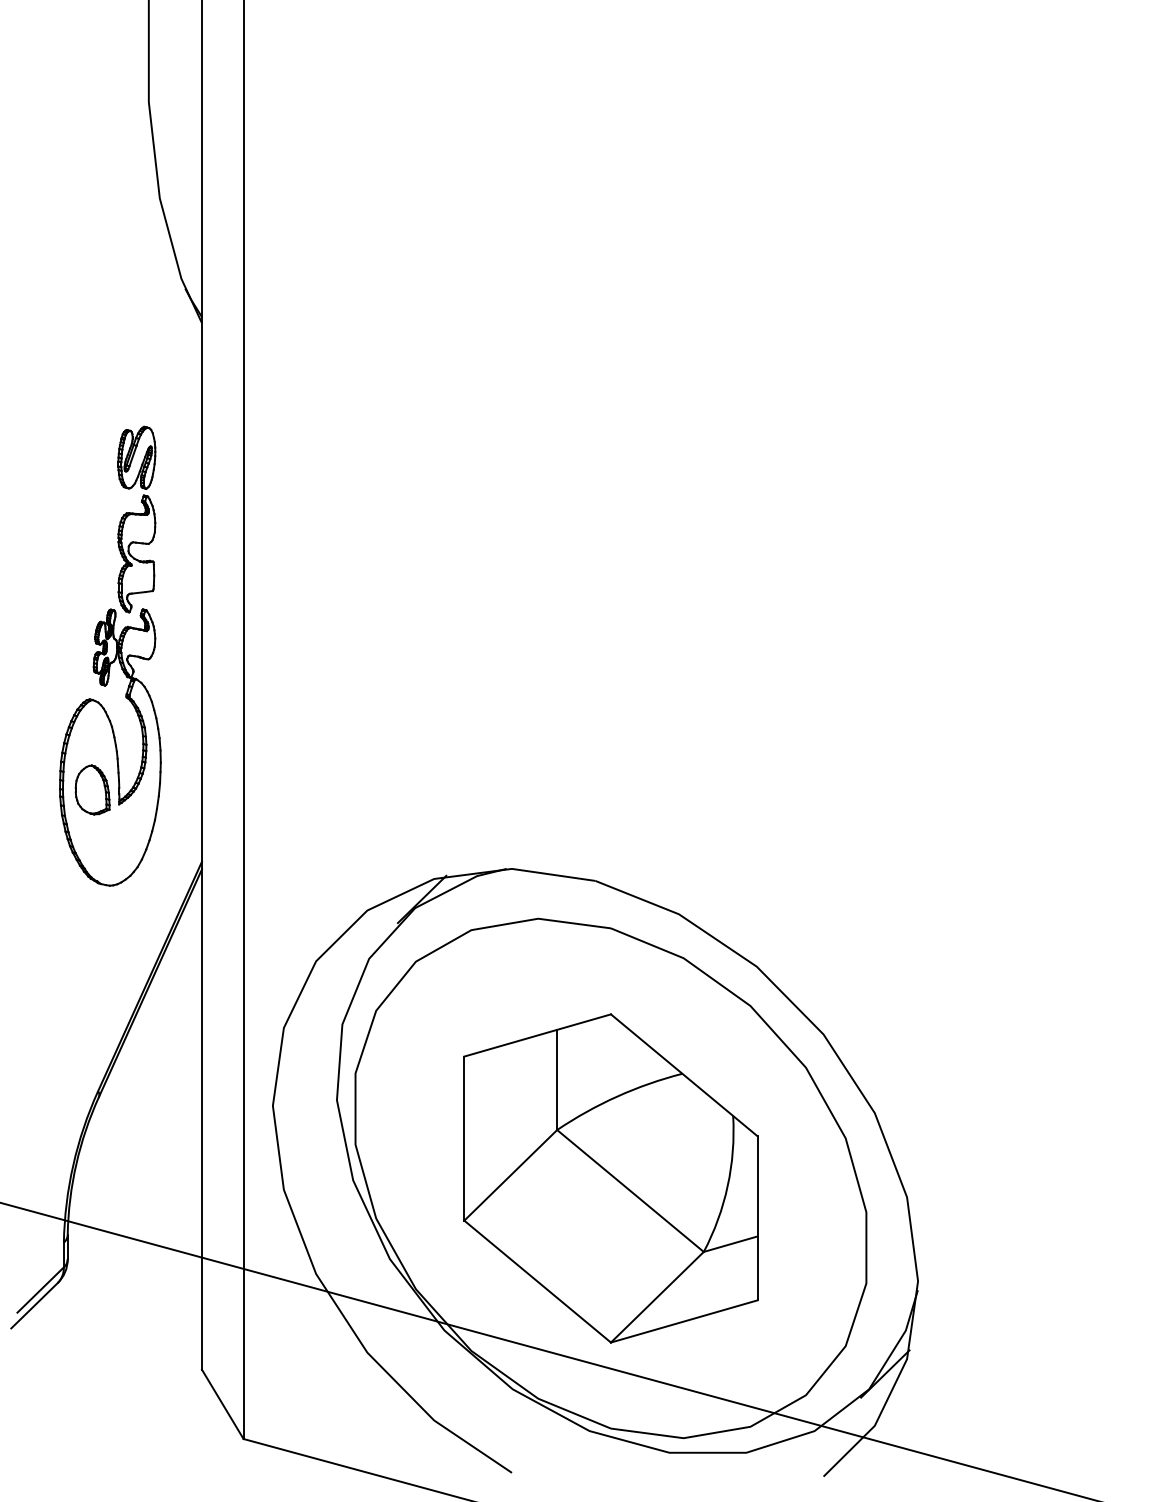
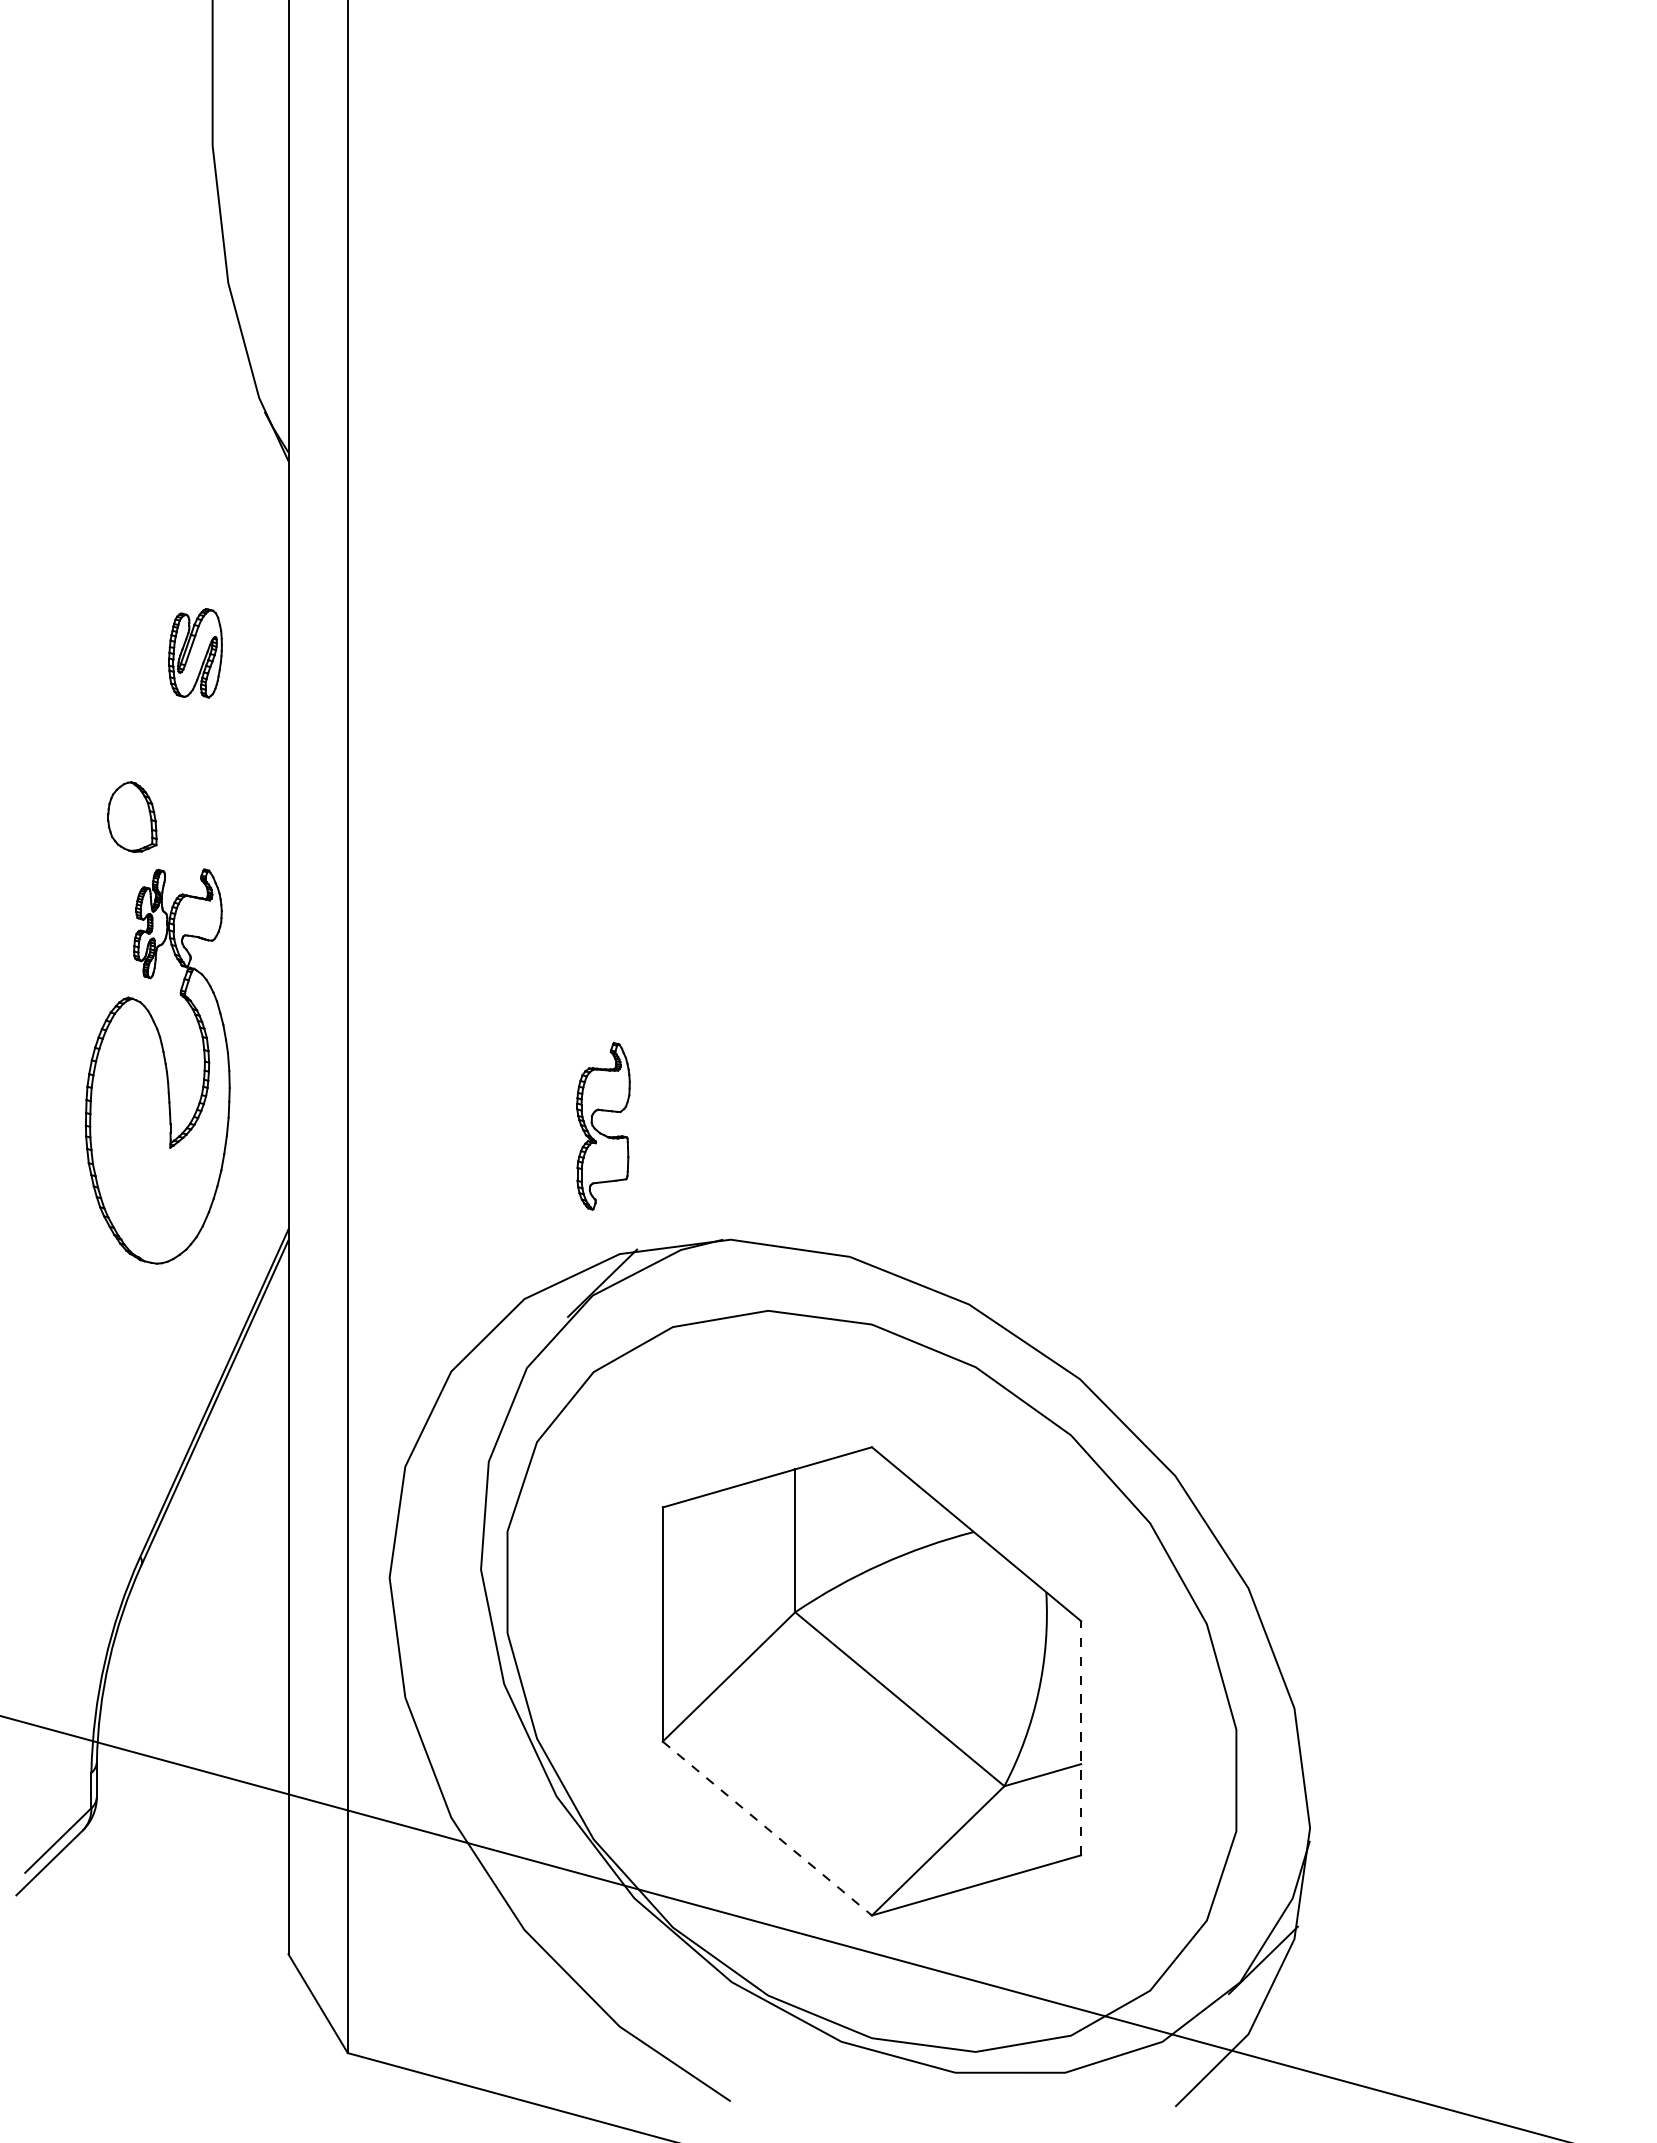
part: (133, 556) -> (598, 1130), moved
part: (92, 790) -> (132, 817), moved
line: (757, 1217) -> (1081, 1737), solid -> dashed
line: (537, 1281) -> (767, 1828), solid -> dashed

